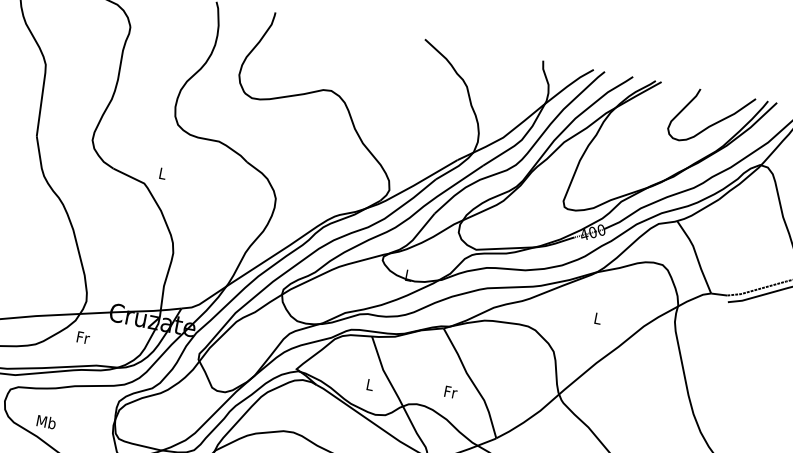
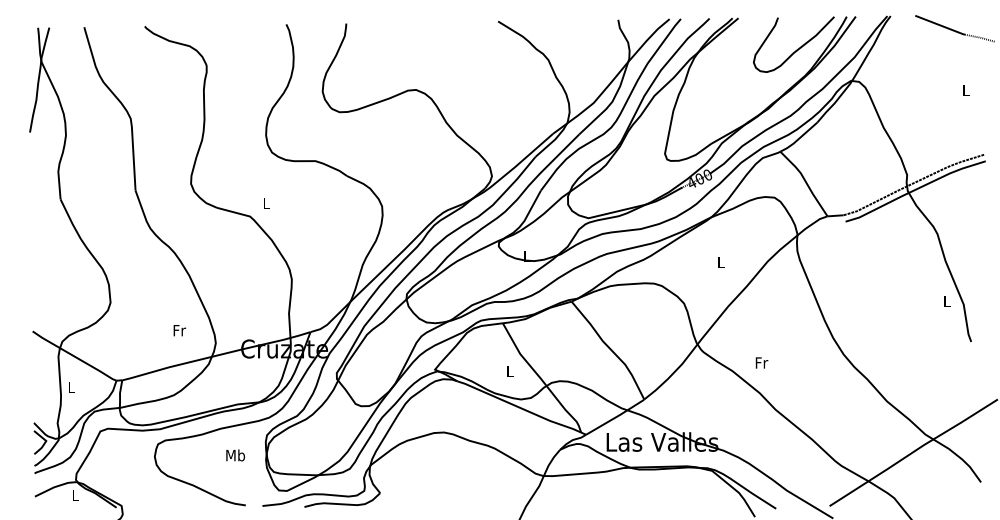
text: (83, 337) -> (179, 330), moved
text: (450, 391) -> (761, 362), moved
text: (46, 422) -> (235, 455), moved

